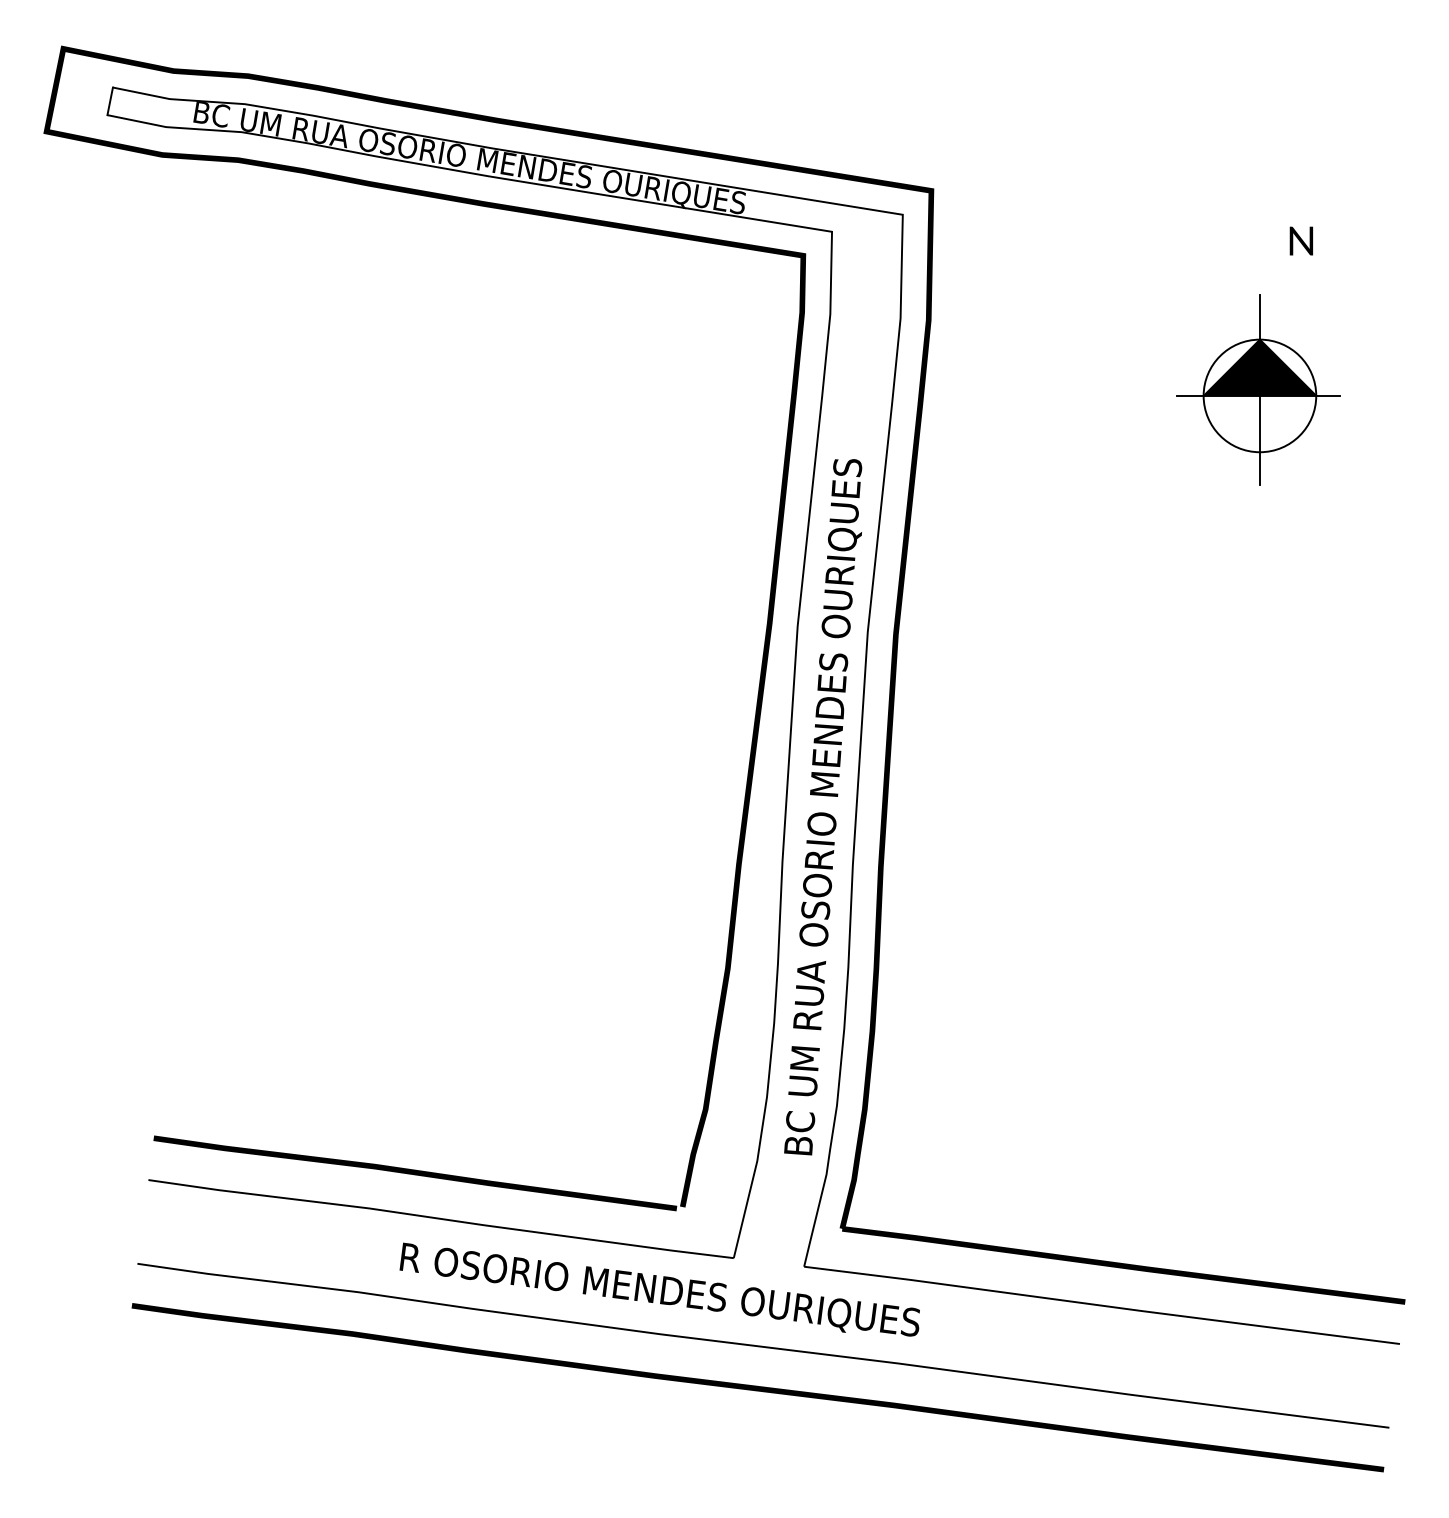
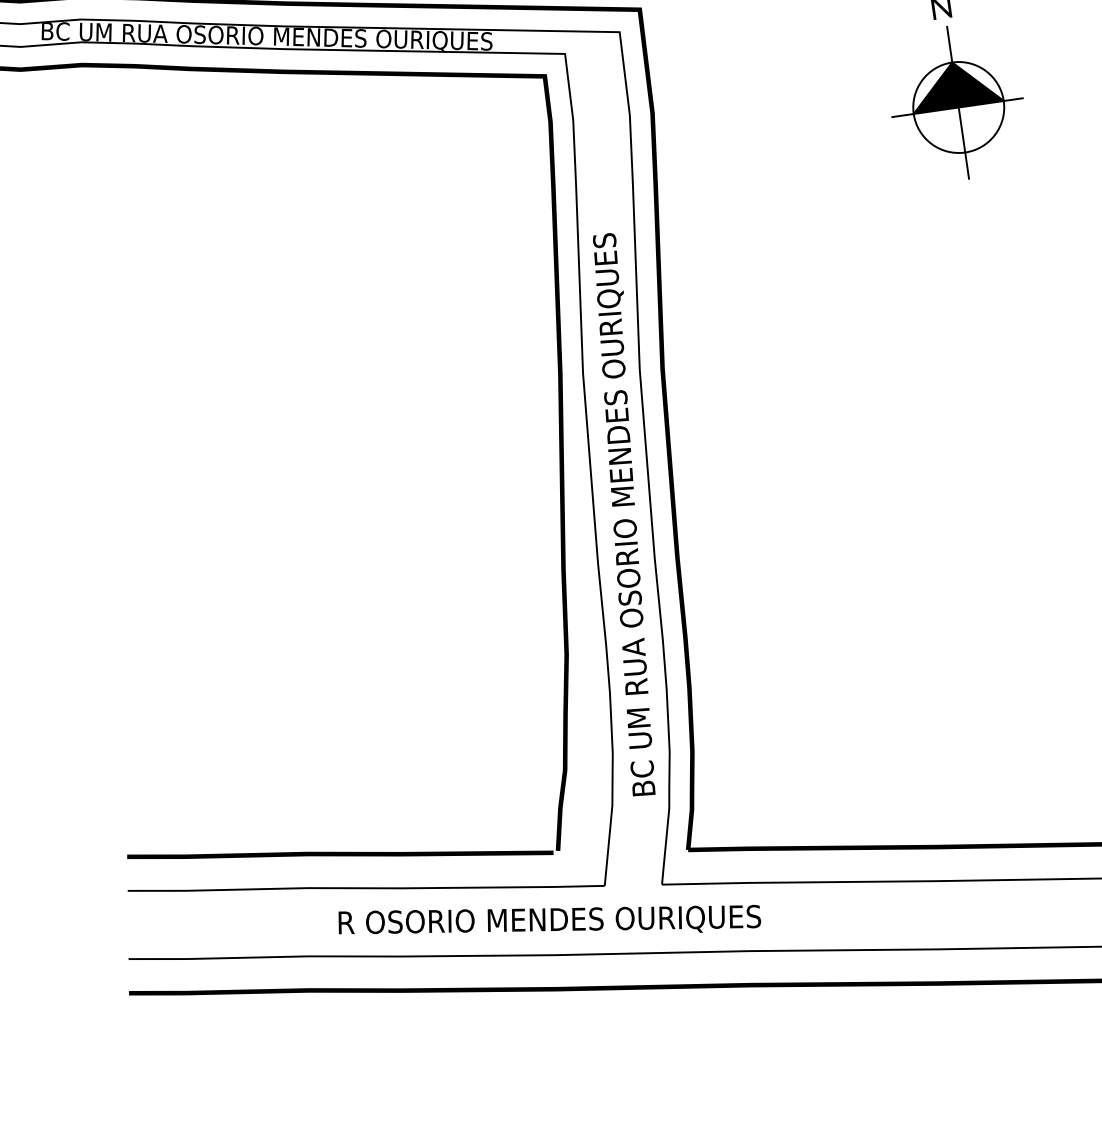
part: (1258, 389) -> (956, 102), moved

